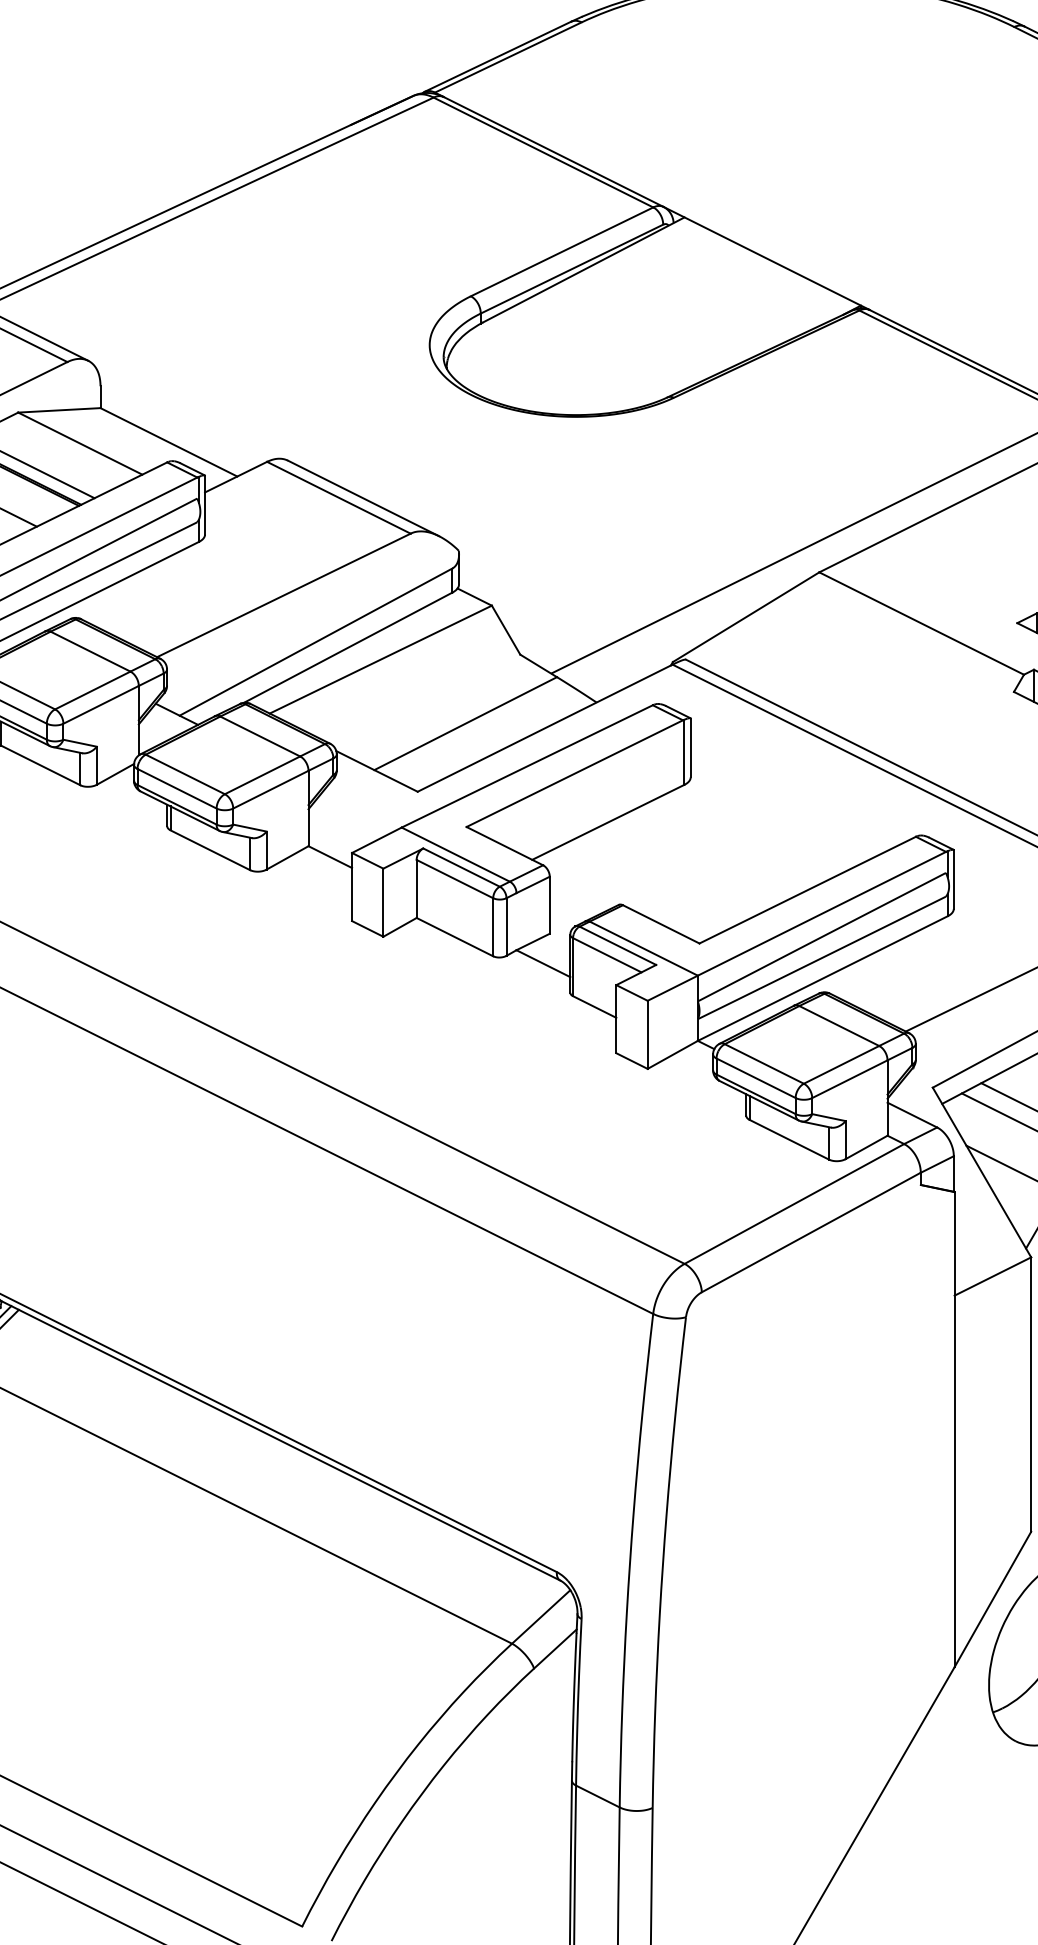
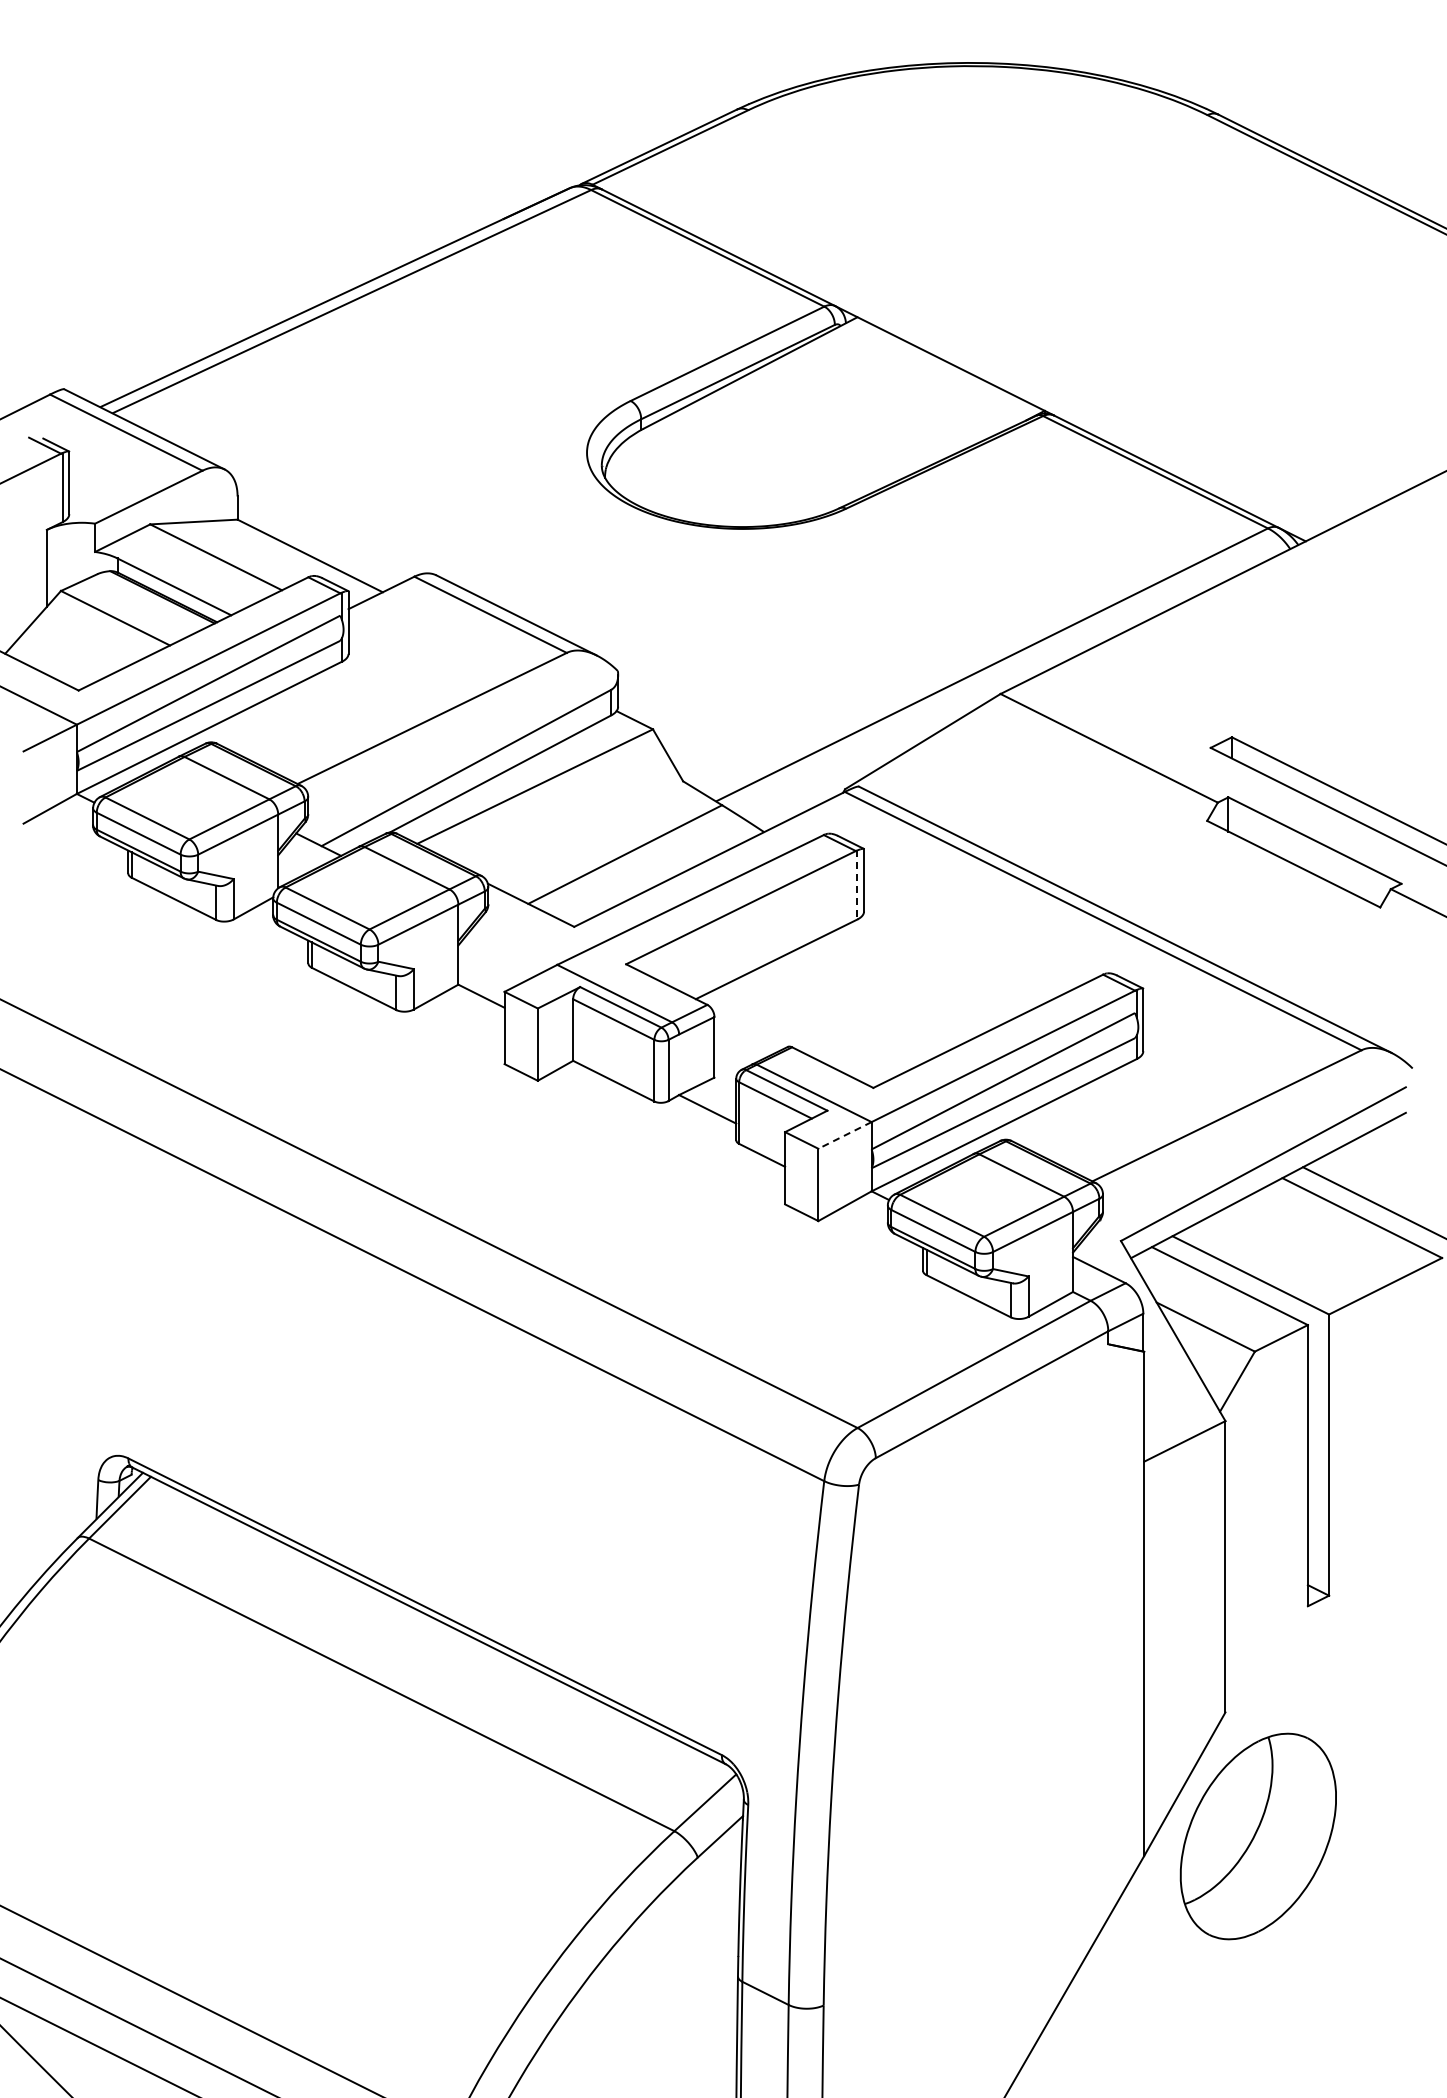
line: (684, 751) -> (857, 884), solid -> dashed
line: (673, 988) -> (845, 1135), solid -> dashed

